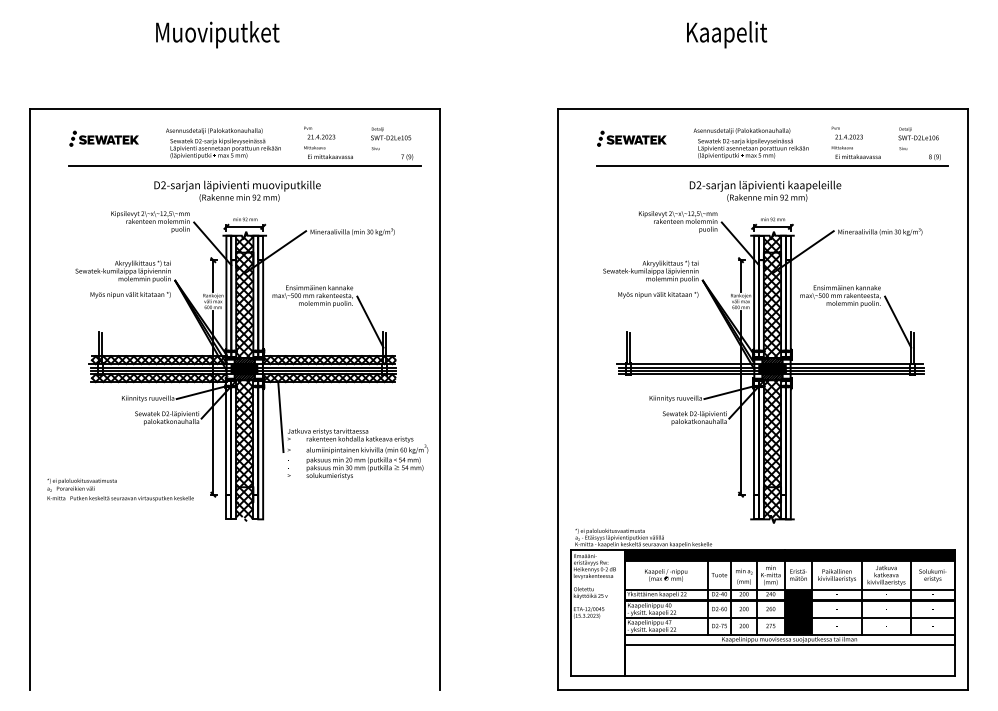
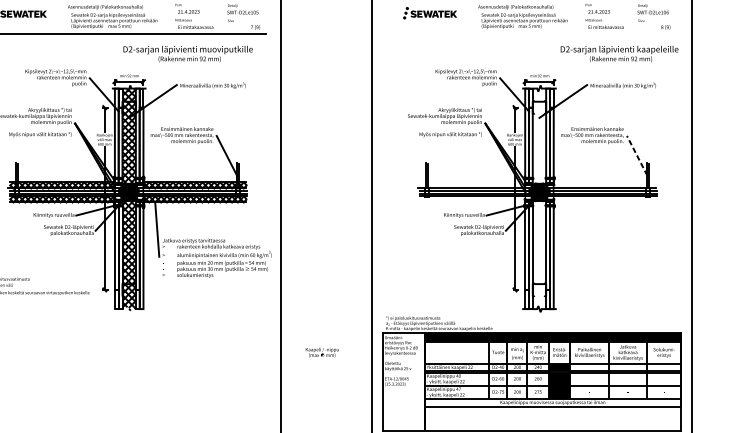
line: (772, 165) -> (539, 33), removed
text: (237, 190) -> (188, 53), moved
text: (765, 190) -> (619, 53), moved
hatch: (772, 295) -> (539, 135), removed
line: (898, 322) -> (637, 156), solid -> dashed
hatch: (772, 450) -> (539, 255), removed
text: (666, 575) -> (322, 352), moved

